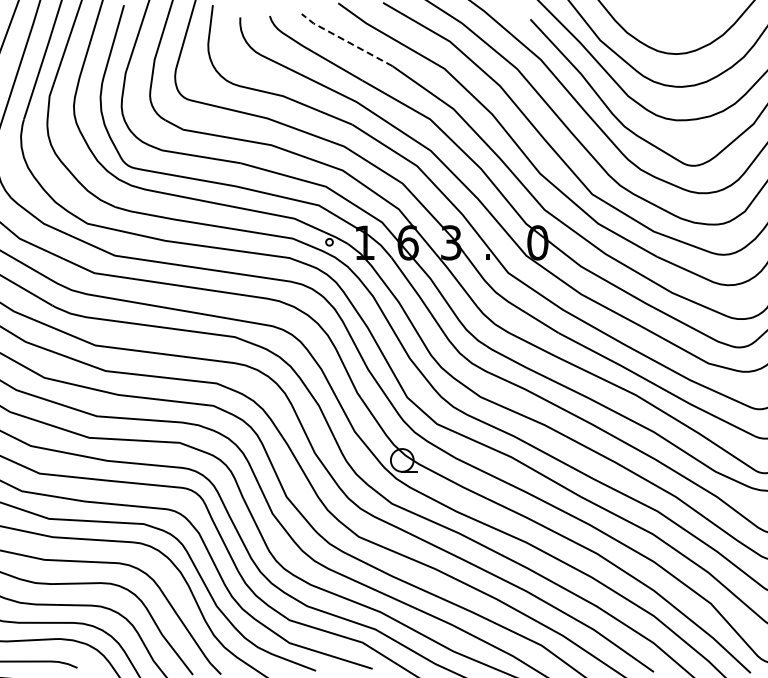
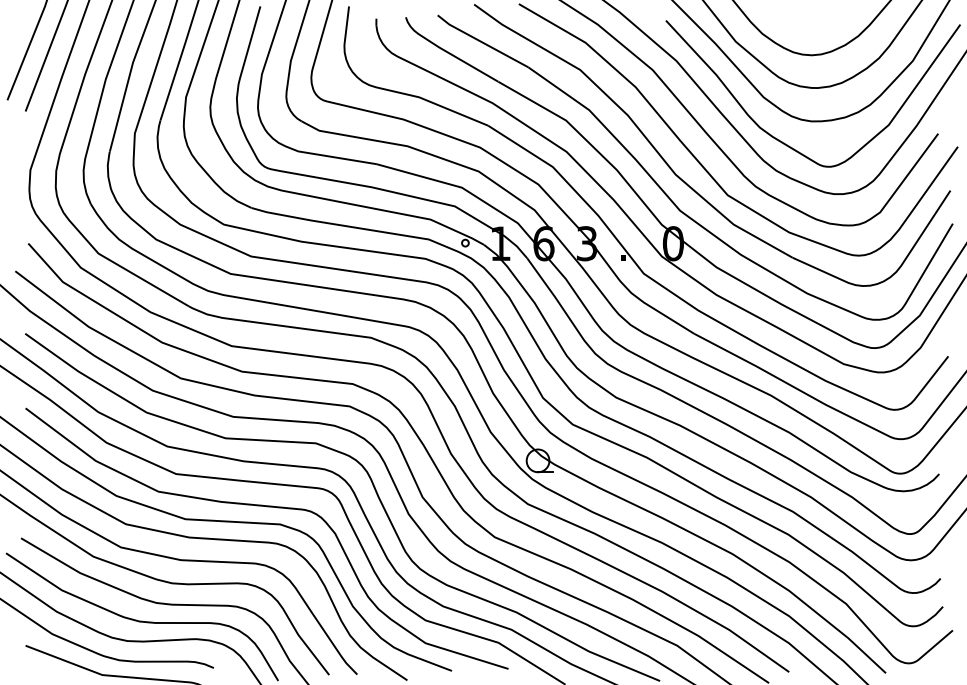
line: (345, 41) -> (481, 42), dashed -> solid

